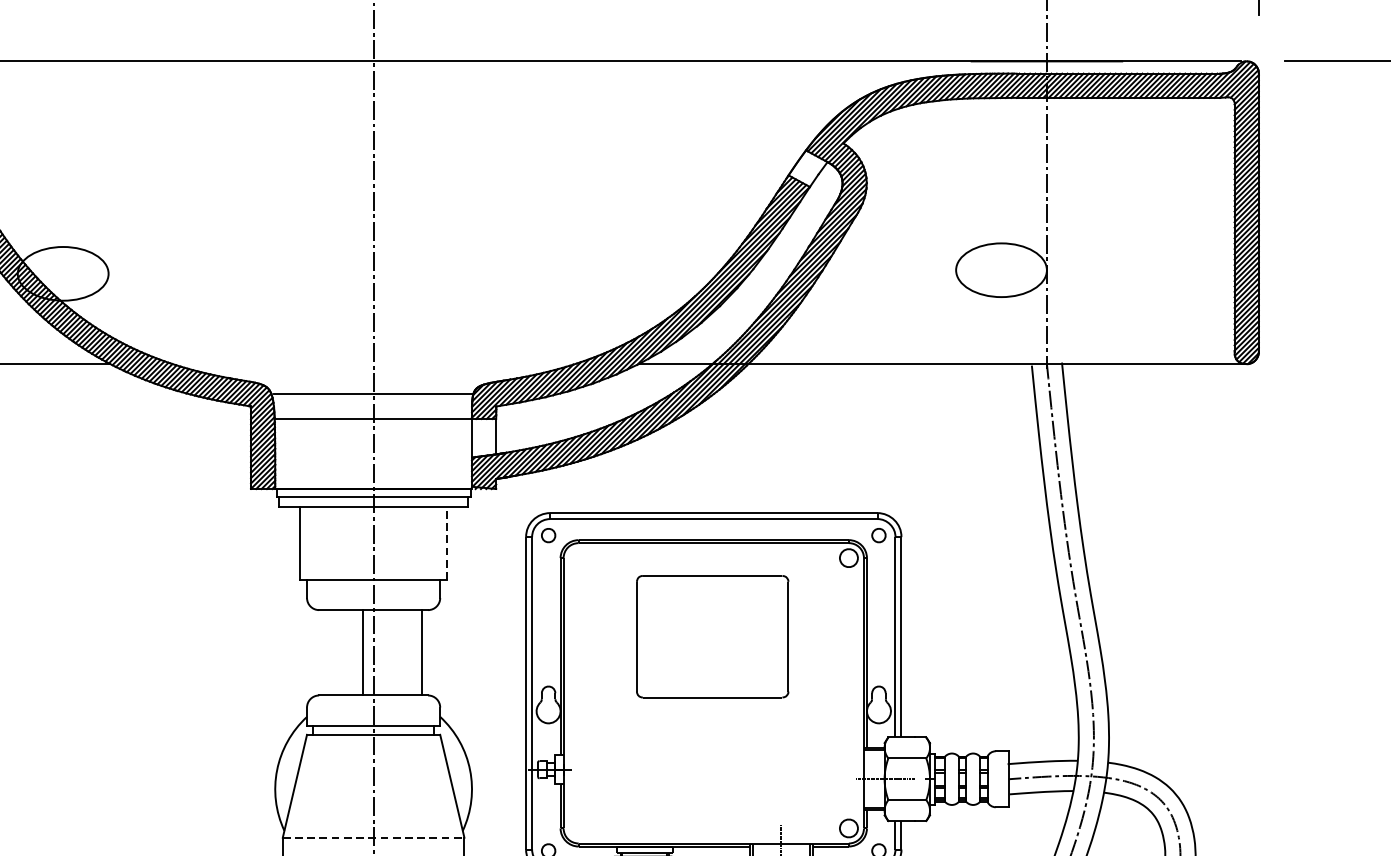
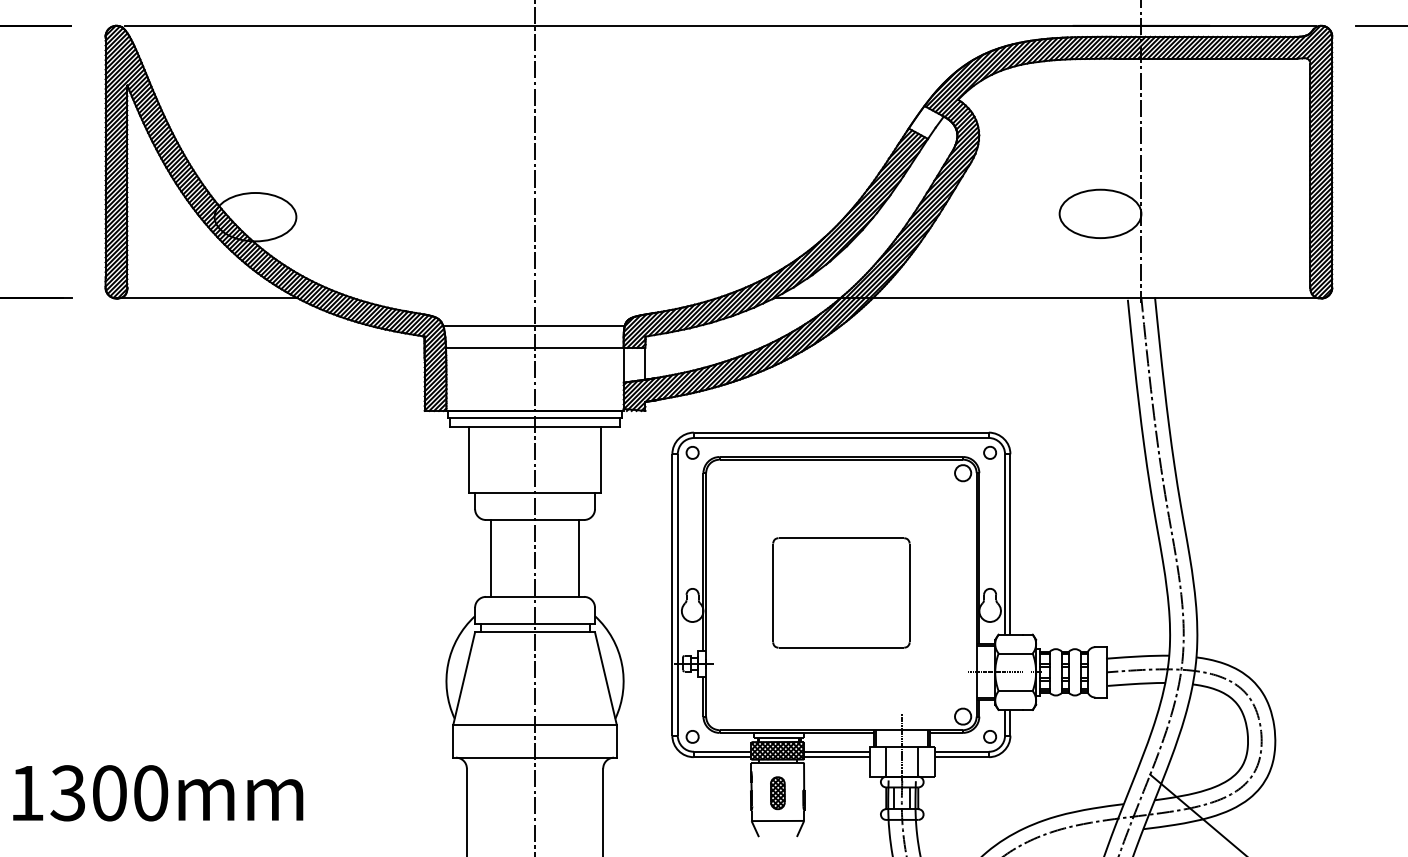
line: (447, 544) -> (601, 460), dashed -> solid
part: (712, 636) -> (841, 592), moved
line: (363, 652) -> (491, 558), moved
line: (374, 838) -> (535, 725), dashed -> solid

